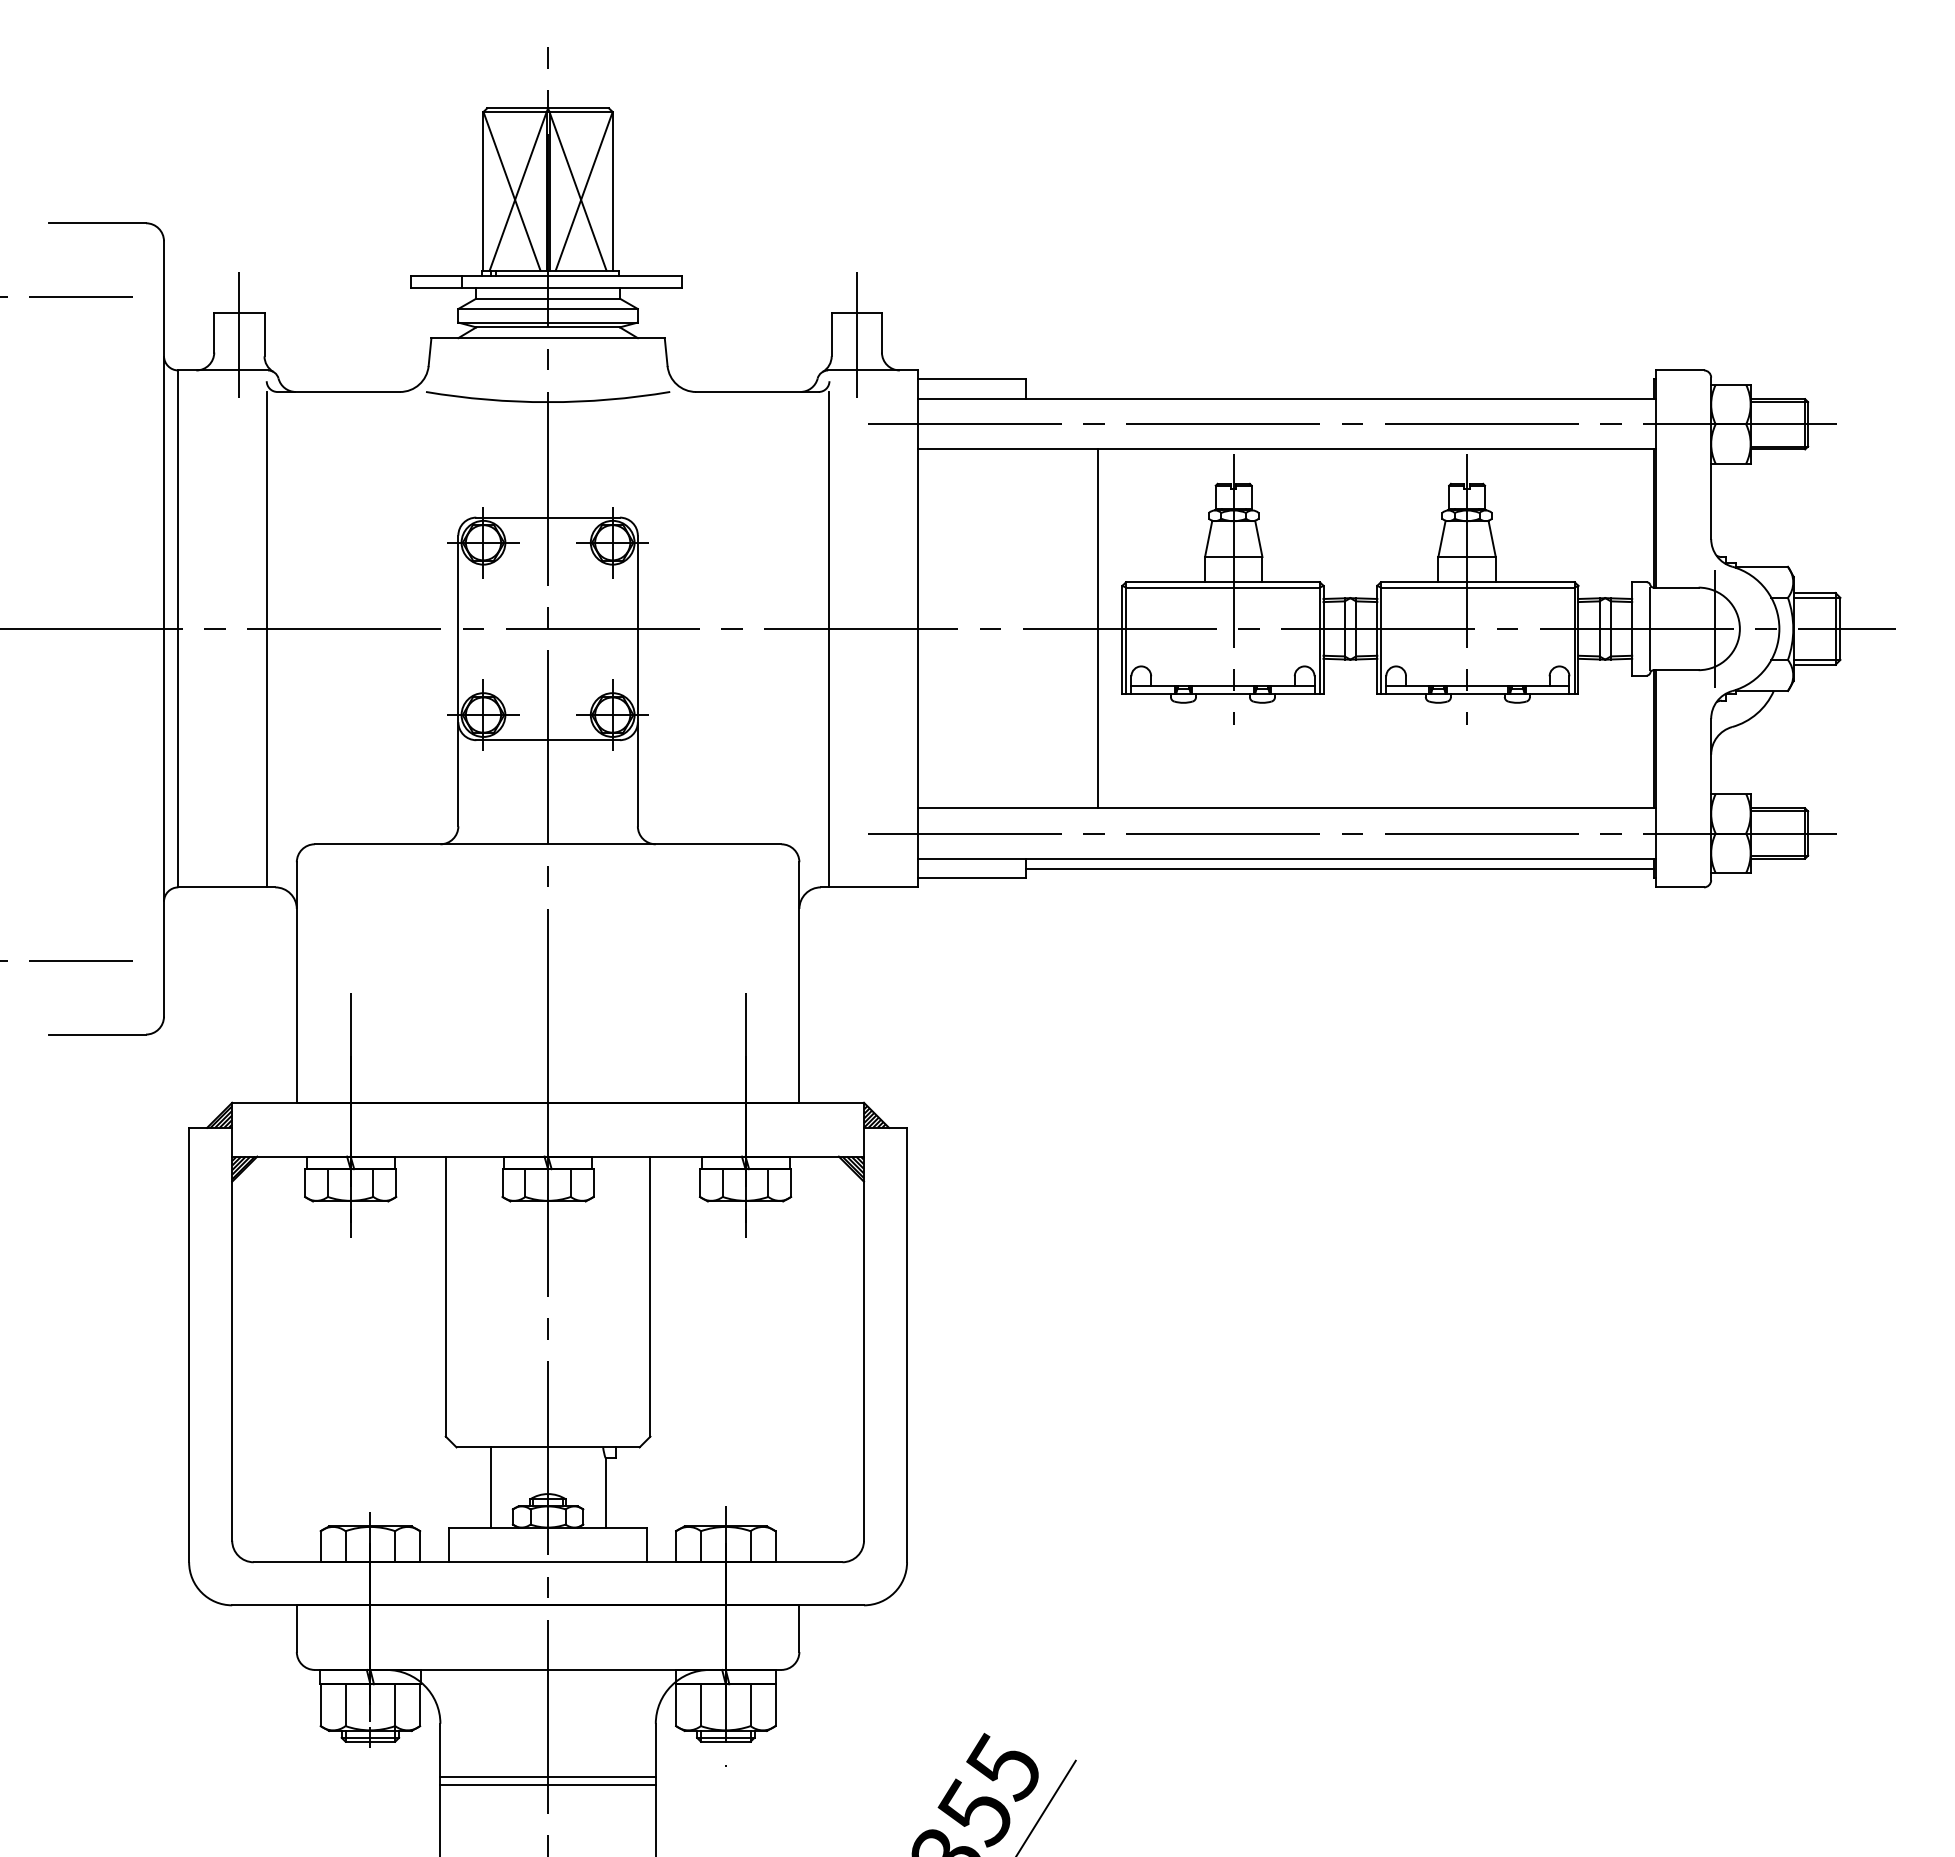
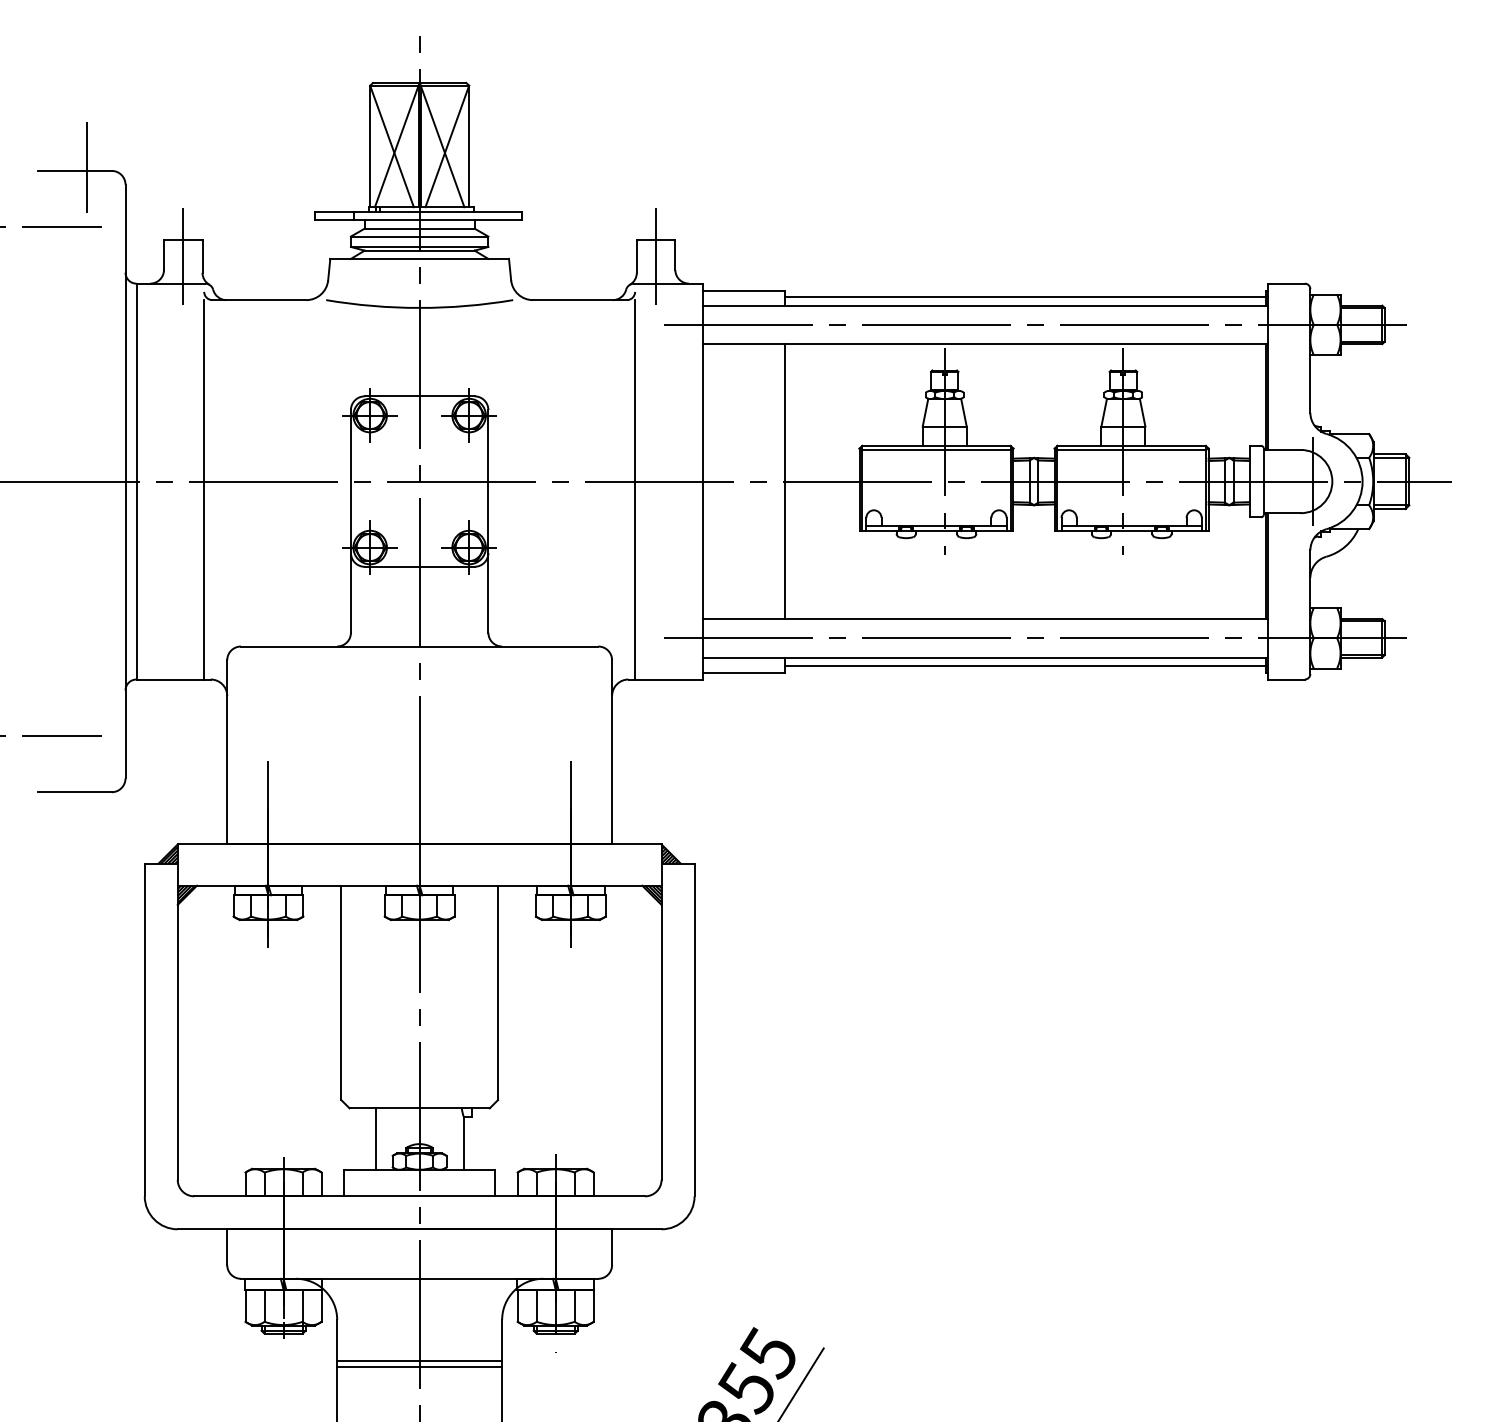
line: (113, 218) -> (86, 167), added
line: (1339, 388) -> (1025, 297), added
line: (1097, 628) -> (785, 481), moved

